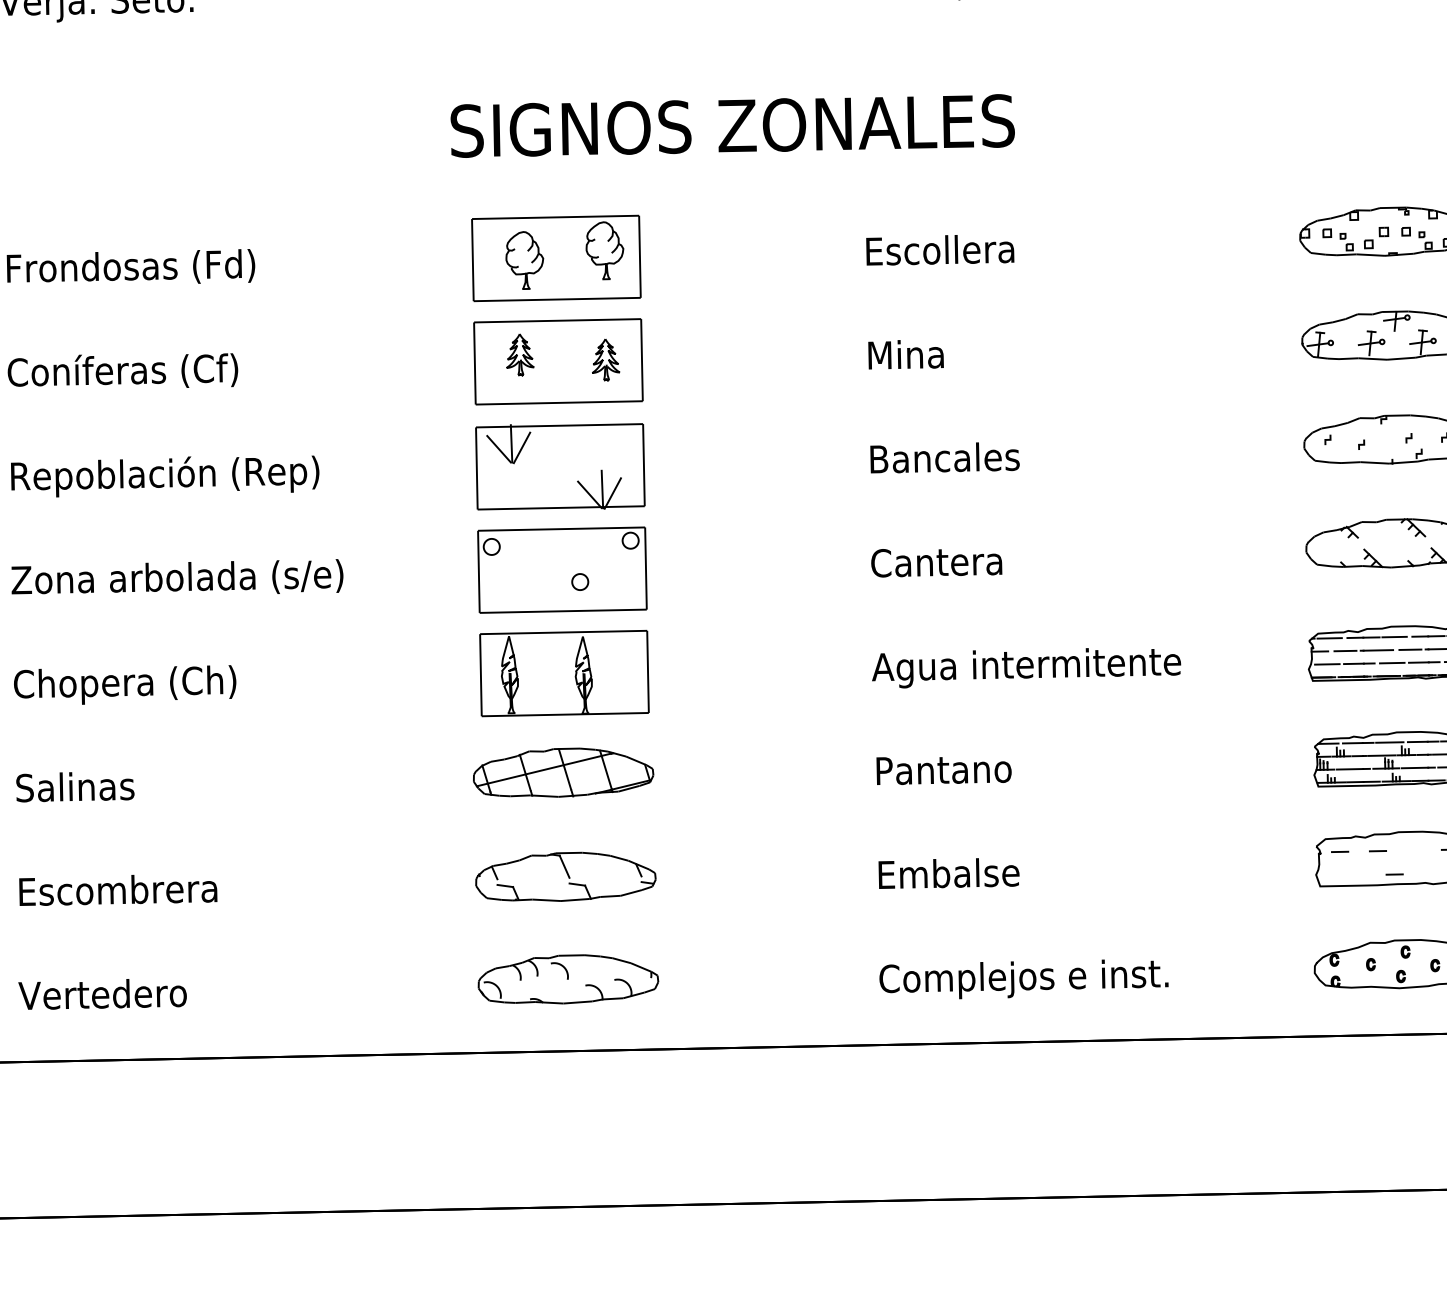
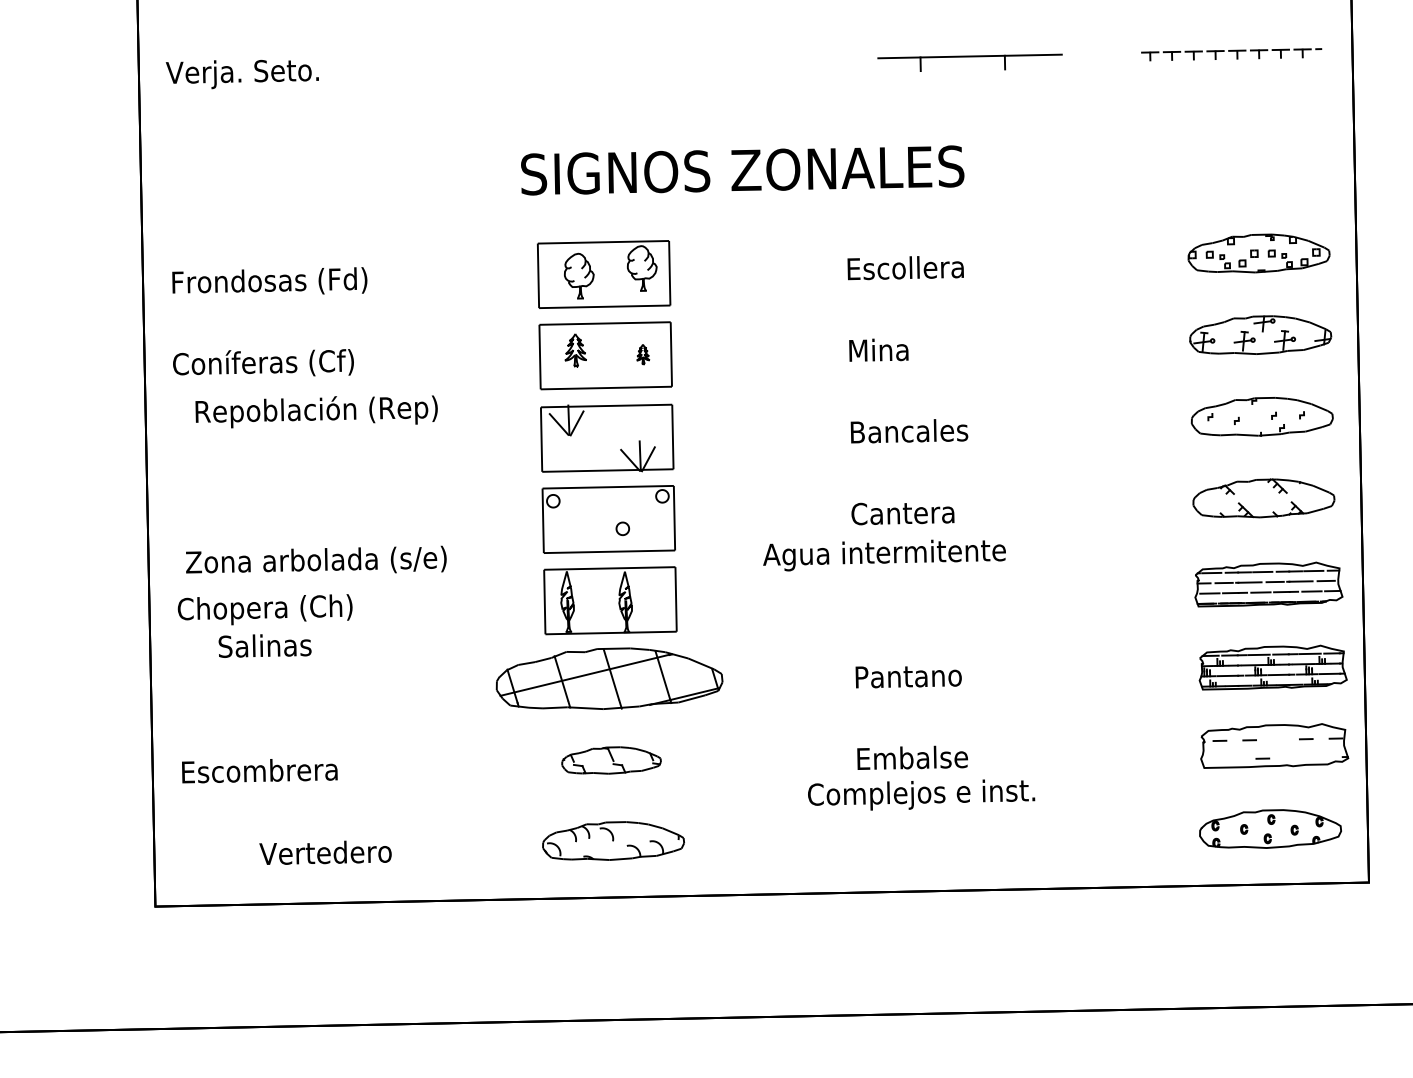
part: (606, 360) -> (643, 354), size x0.6
text: (164, 476) -> (316, 411), moved
text: (177, 576) -> (316, 559), moved
text: (1026, 668) -> (884, 555), moved
part: (563, 772) -> (609, 678), size x1.6
text: (74, 786) -> (264, 645), moved
part: (565, 876) -> (611, 760), size x0.7
text: (1023, 978) -> (921, 794), moved
text: (102, 993) -> (325, 852), moved

